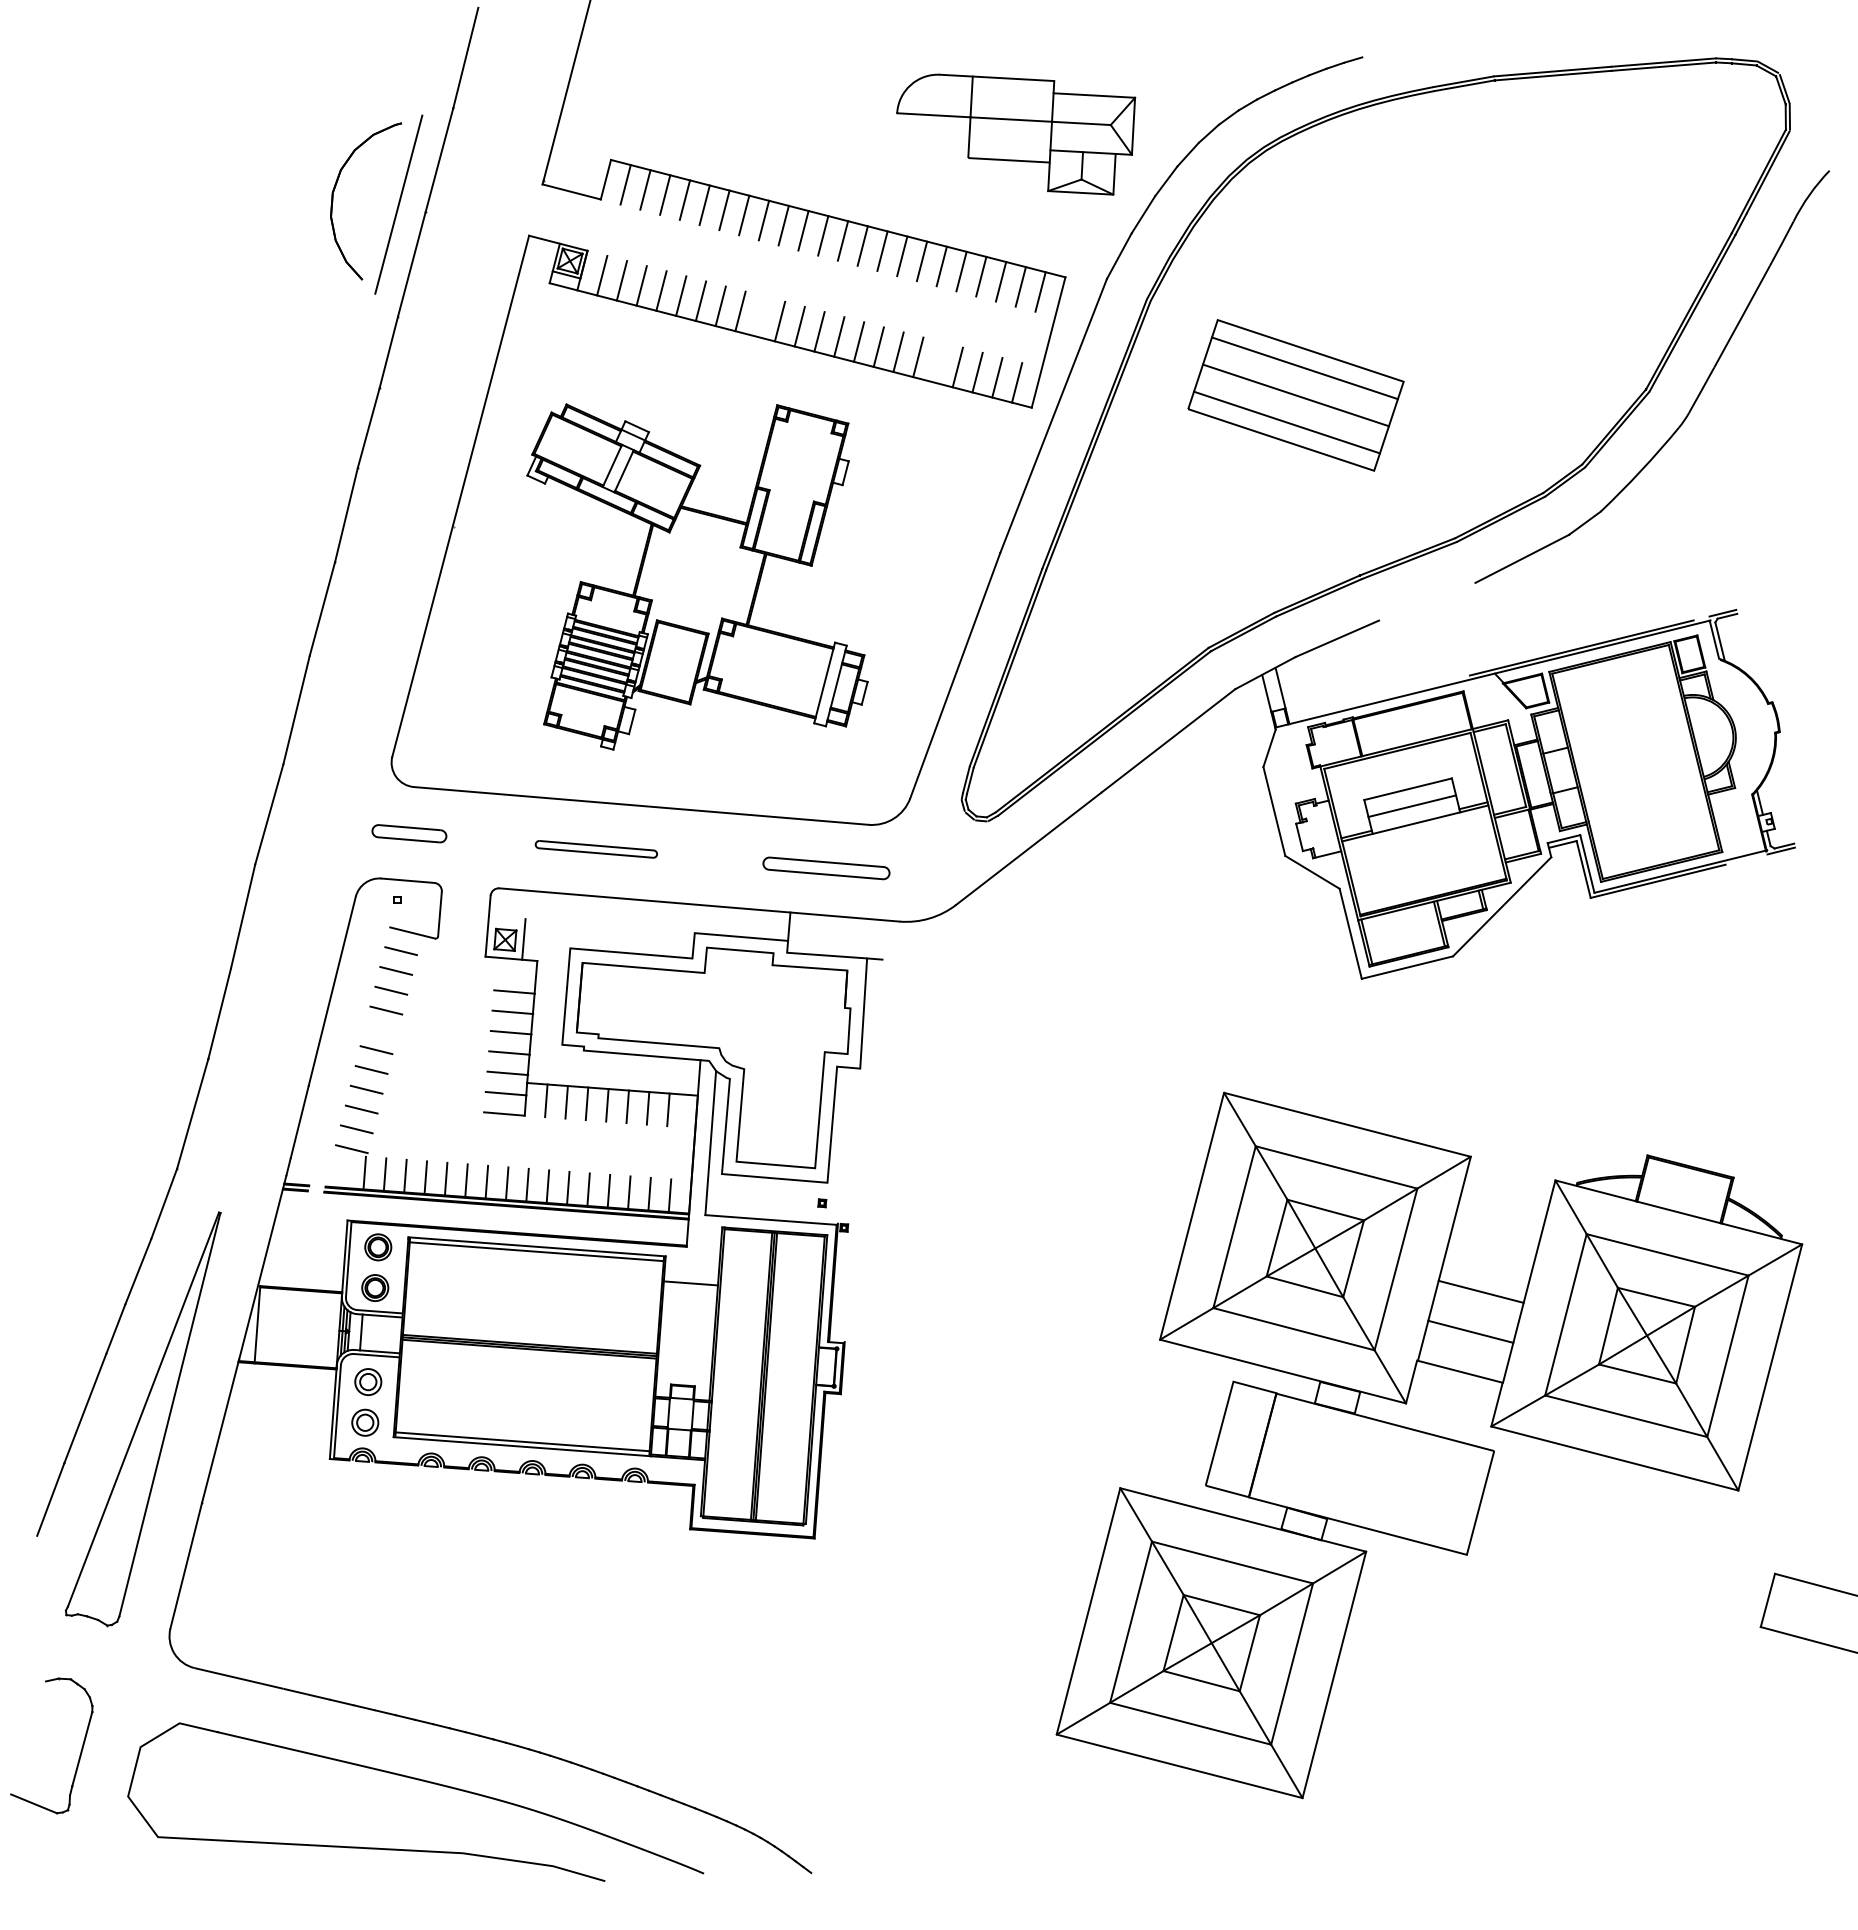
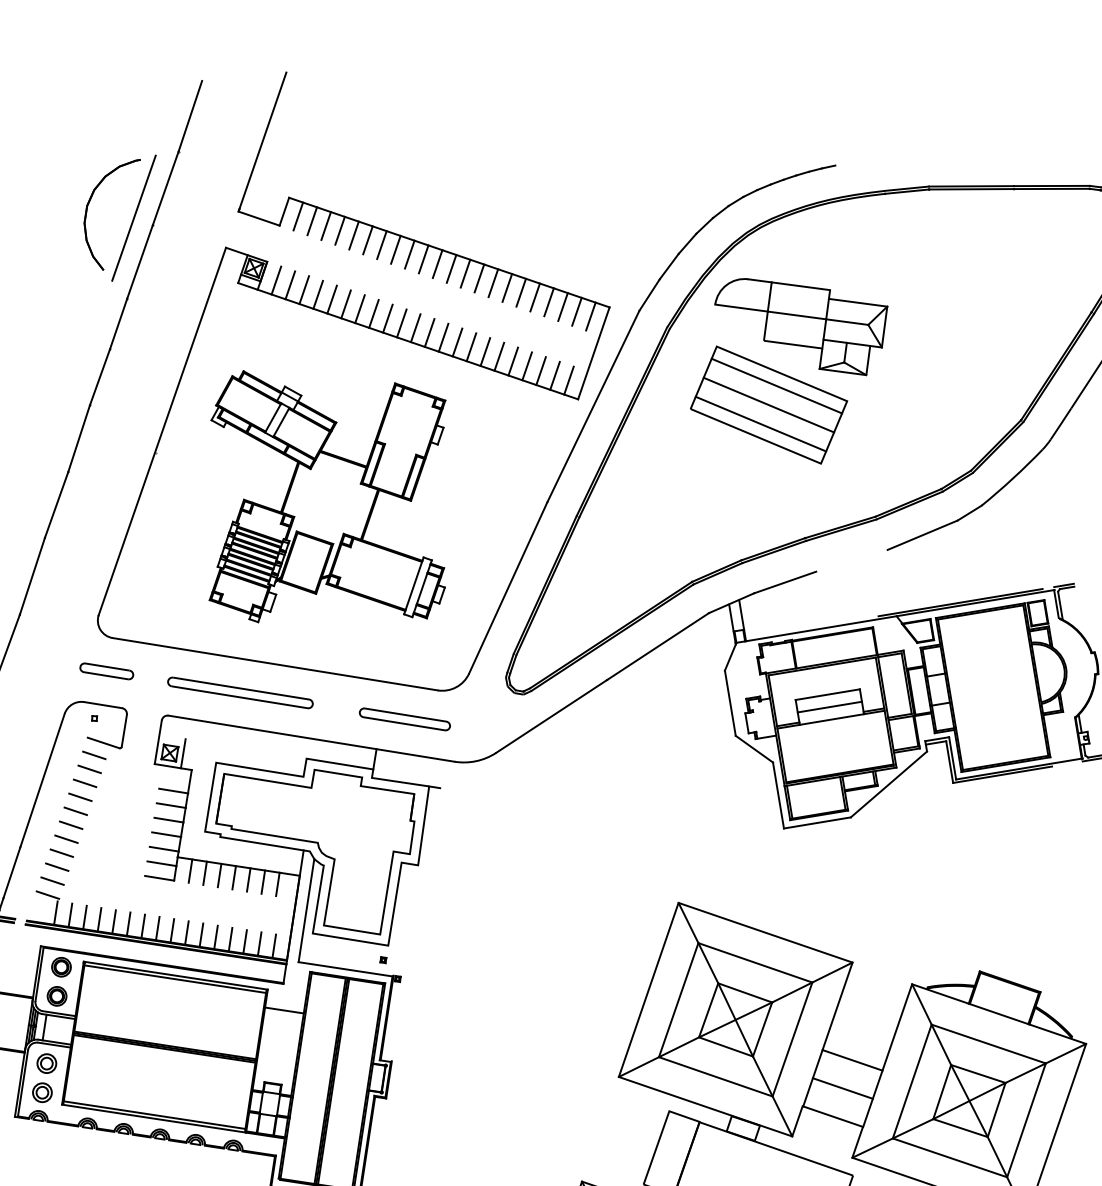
part: (1016, 134) -> (799, 326), moved
line: (760, 316) -> (388, 318), added
line: (937, 362) -> (512, 361), added
part: (596, 849) -> (240, 693), size x1.67
line: (381, 1030) -> (75, 811), added

